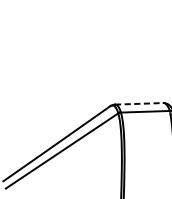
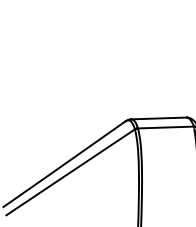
line: (138, 103) -> (158, 118), dashed -> solid

